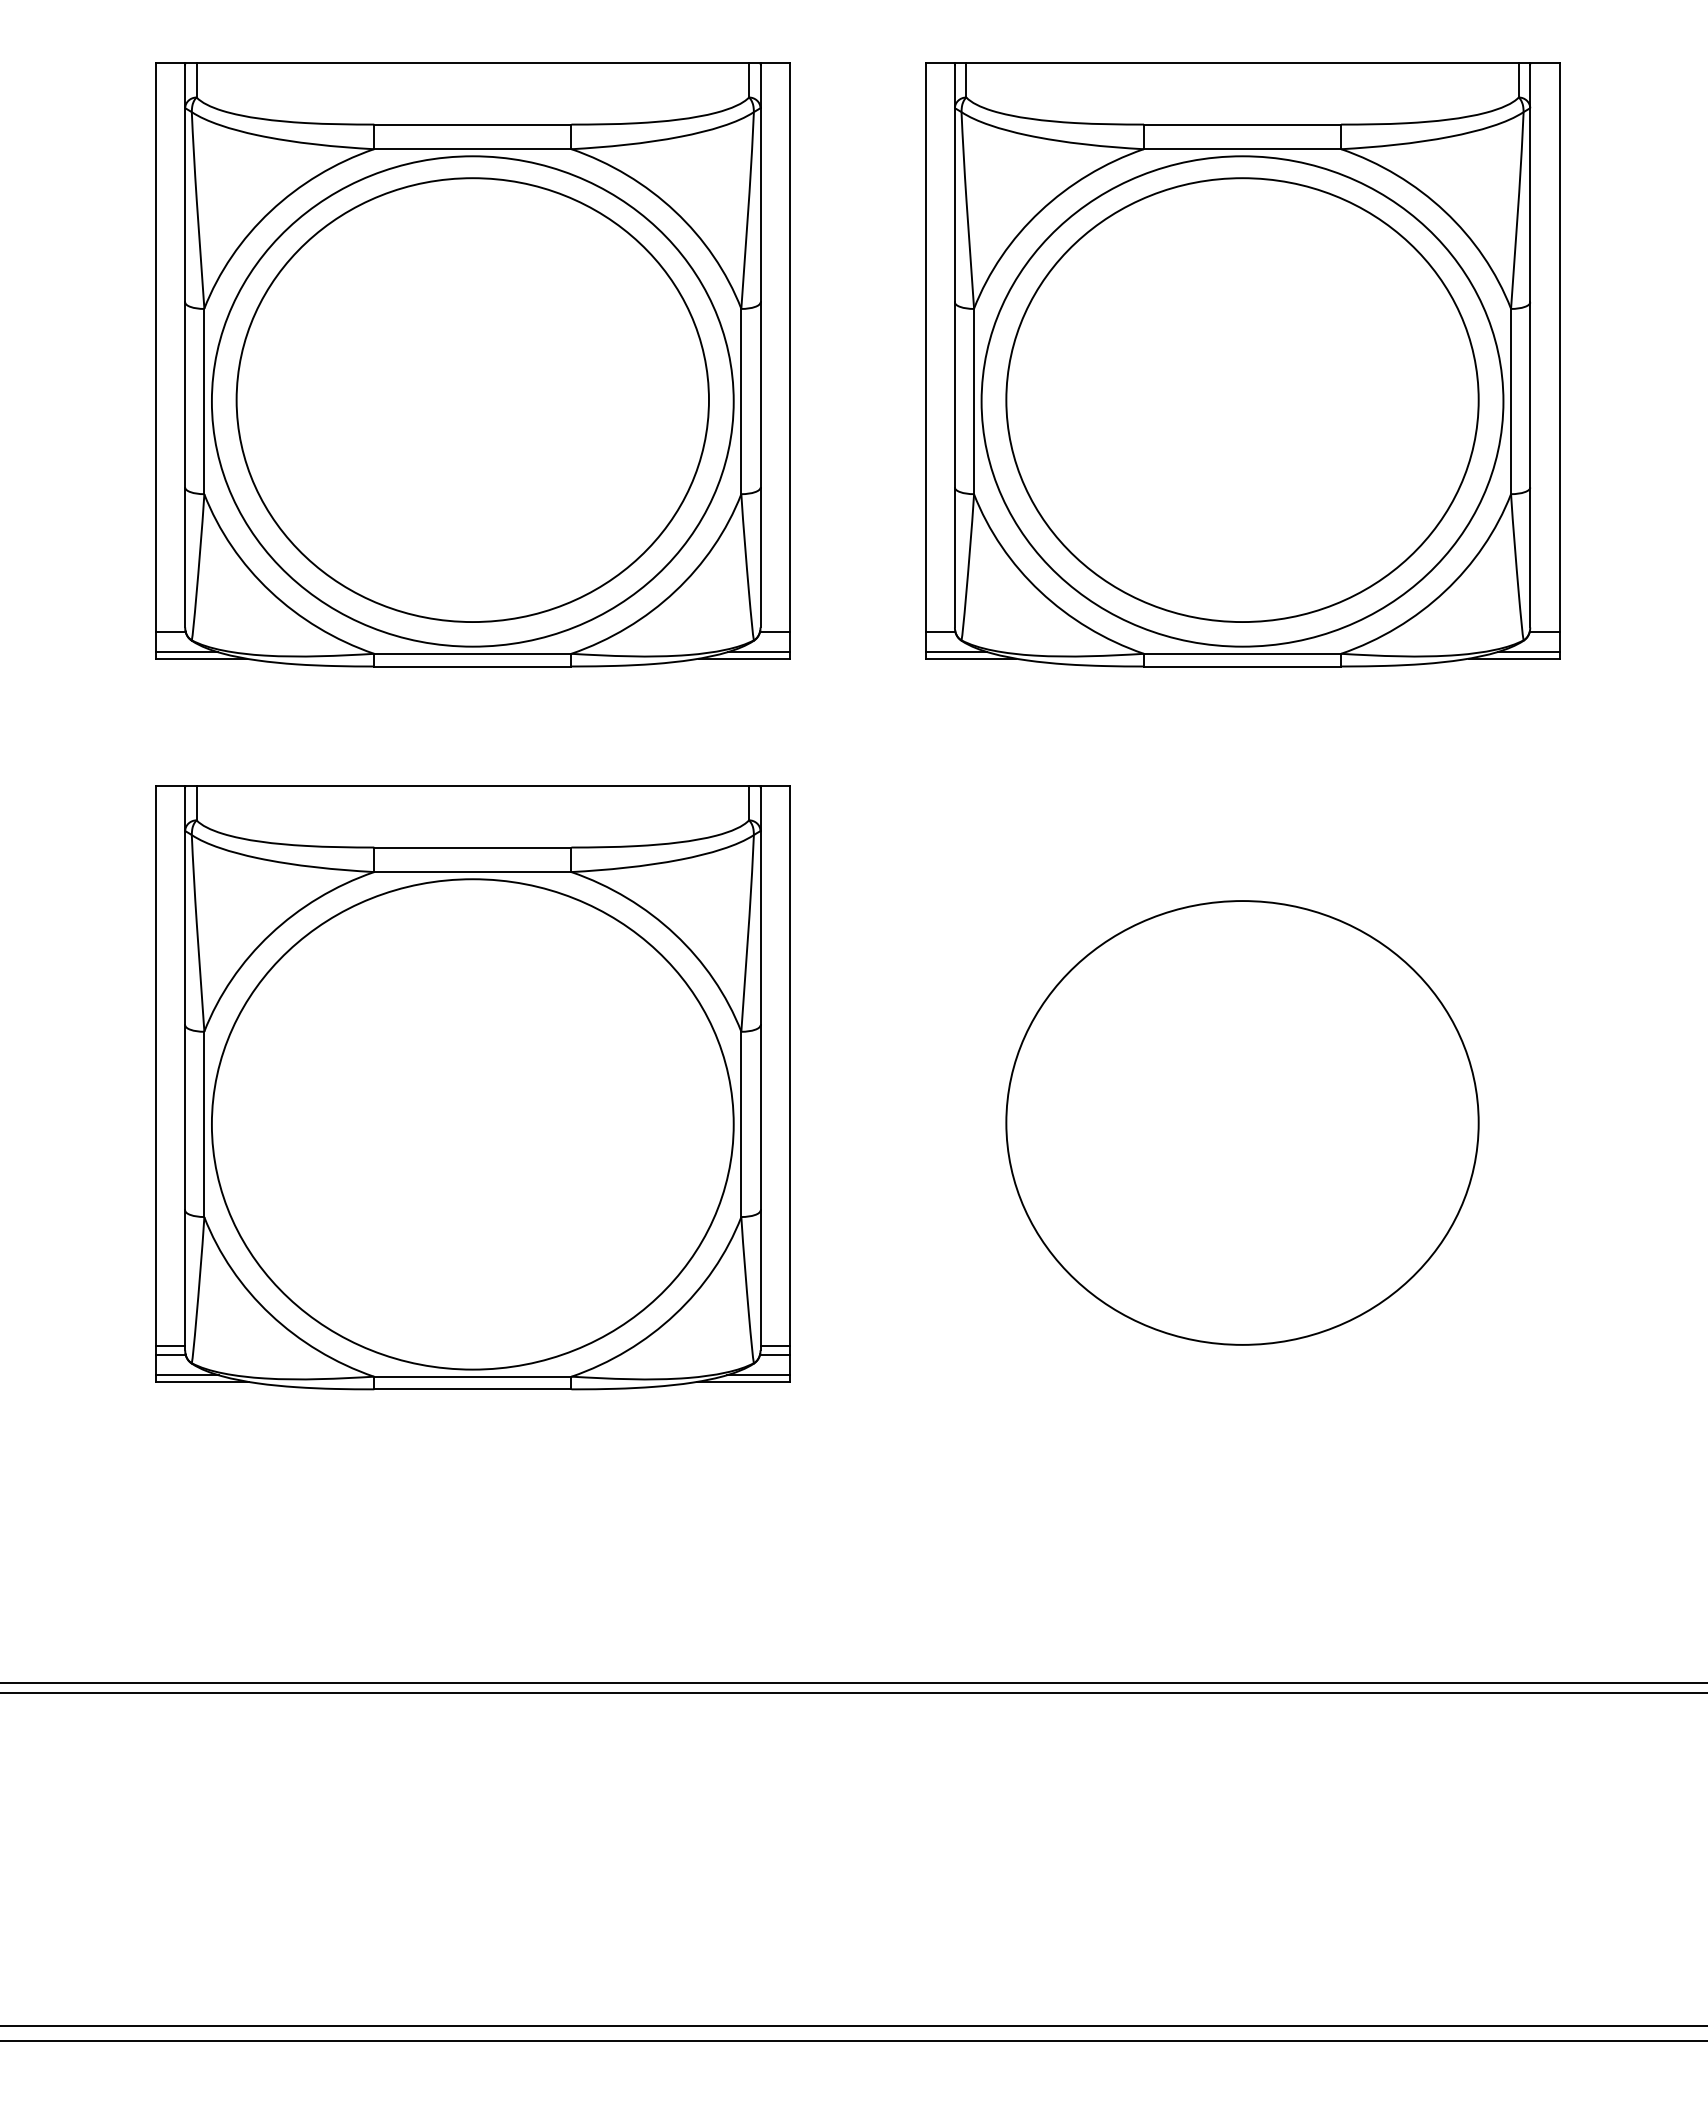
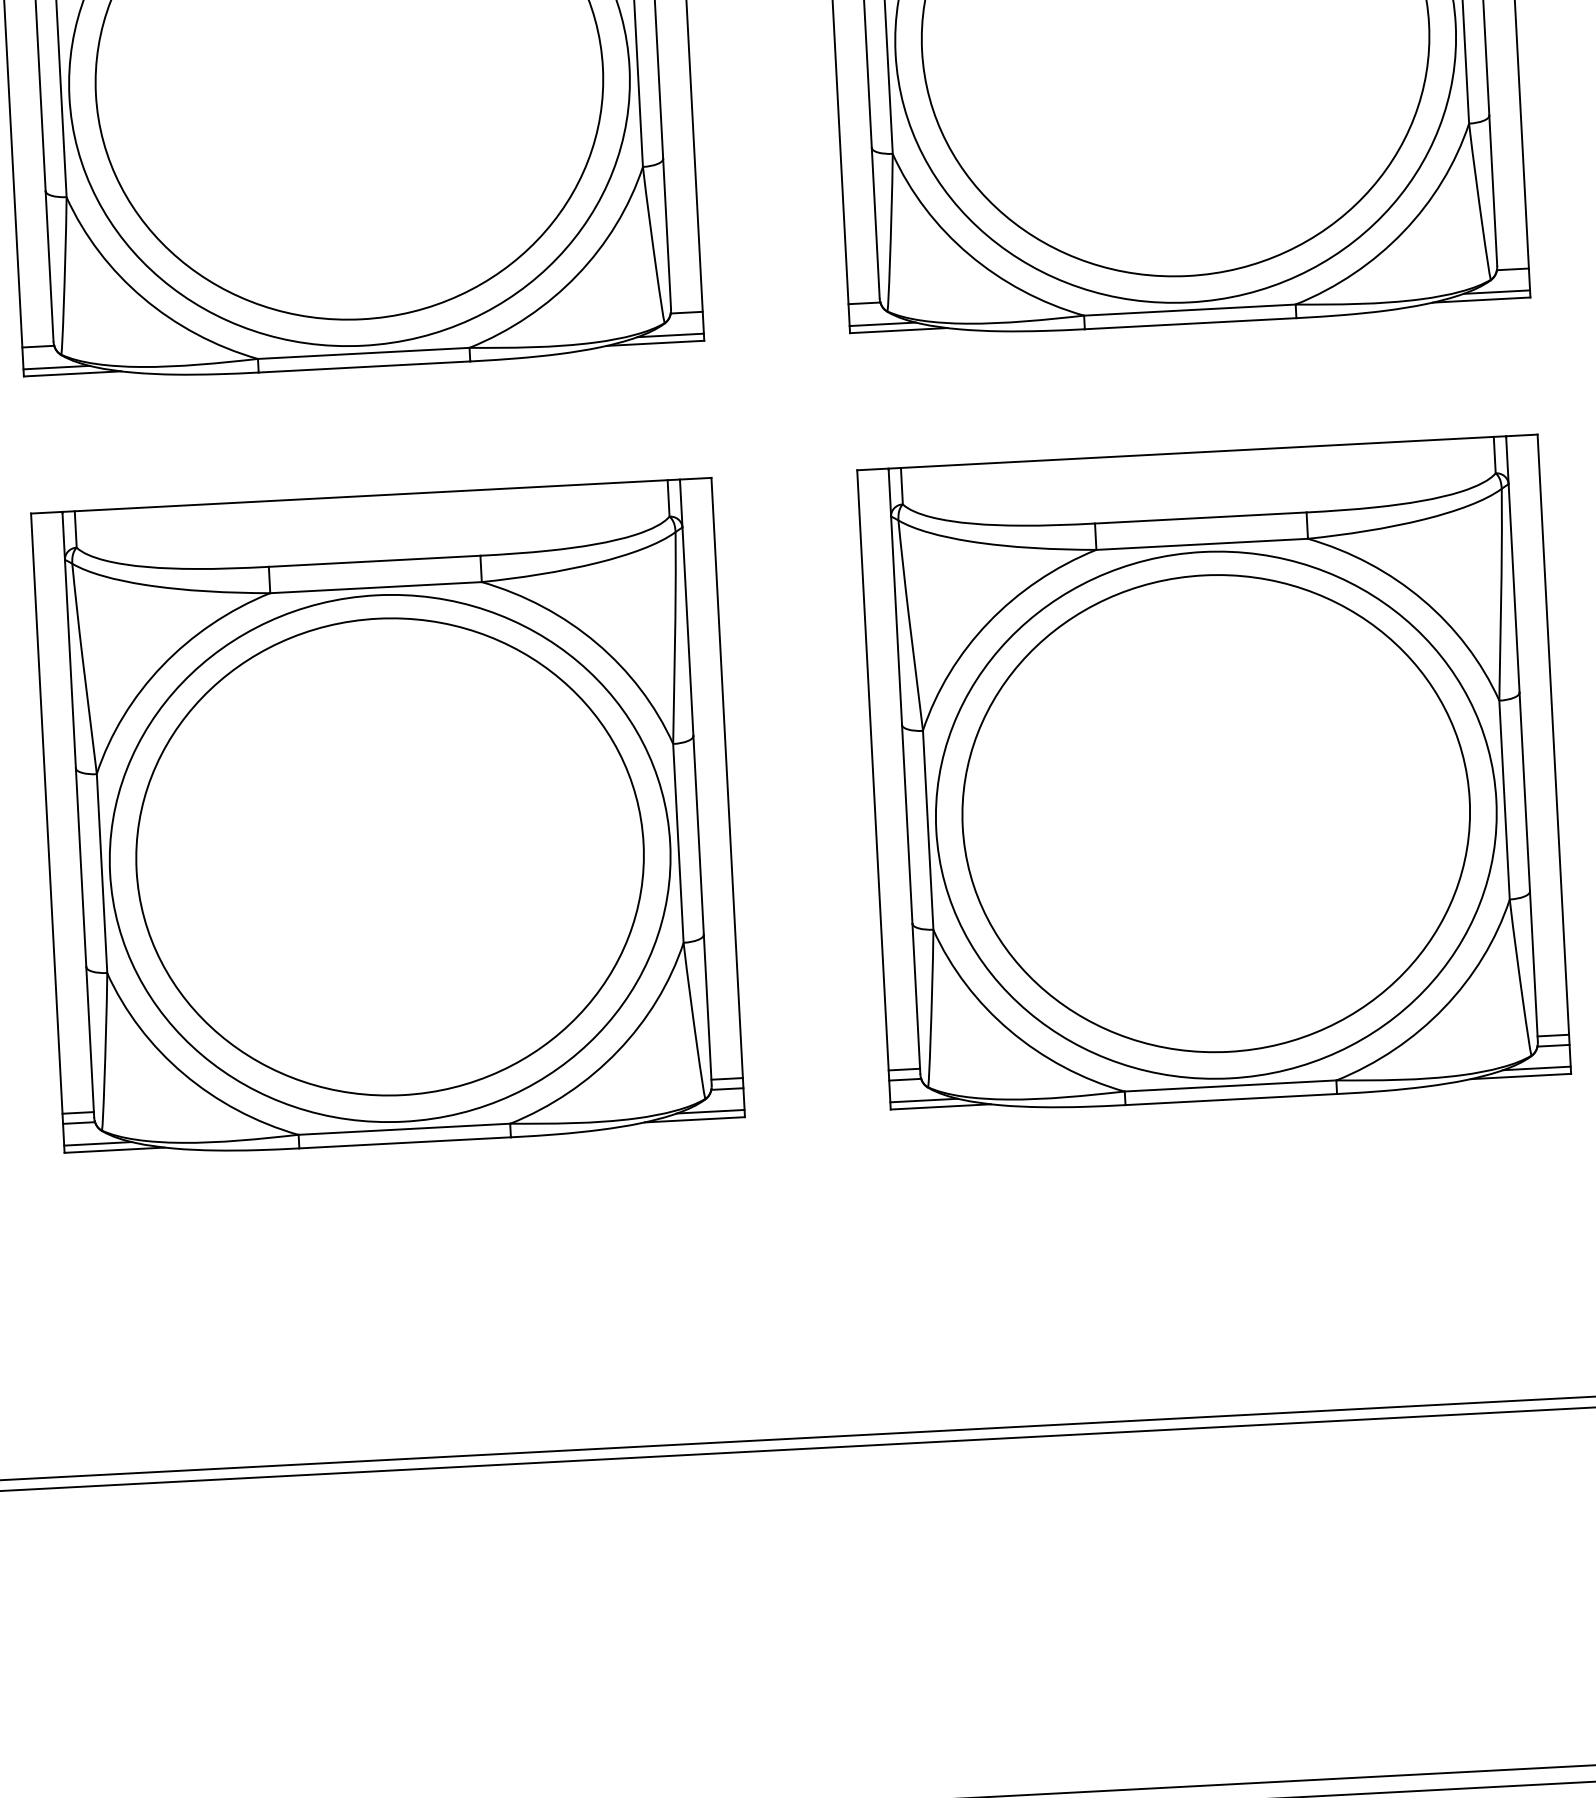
part: (1242, 1087) -> (1214, 775), added
part: (472, 1122) -> (389, 856), added

